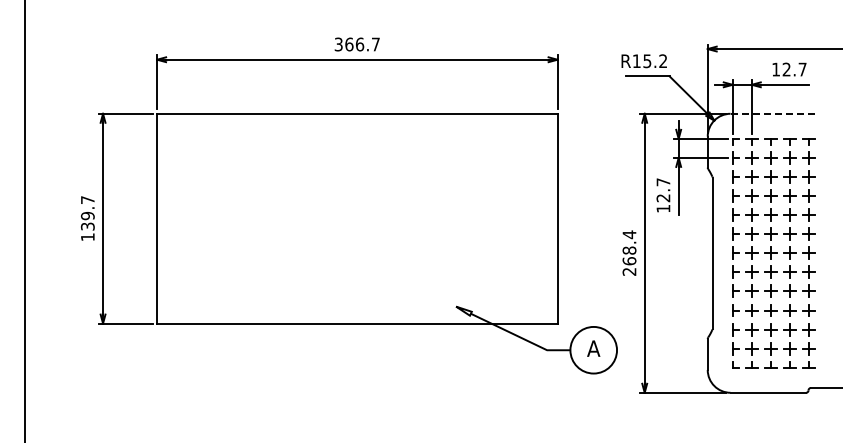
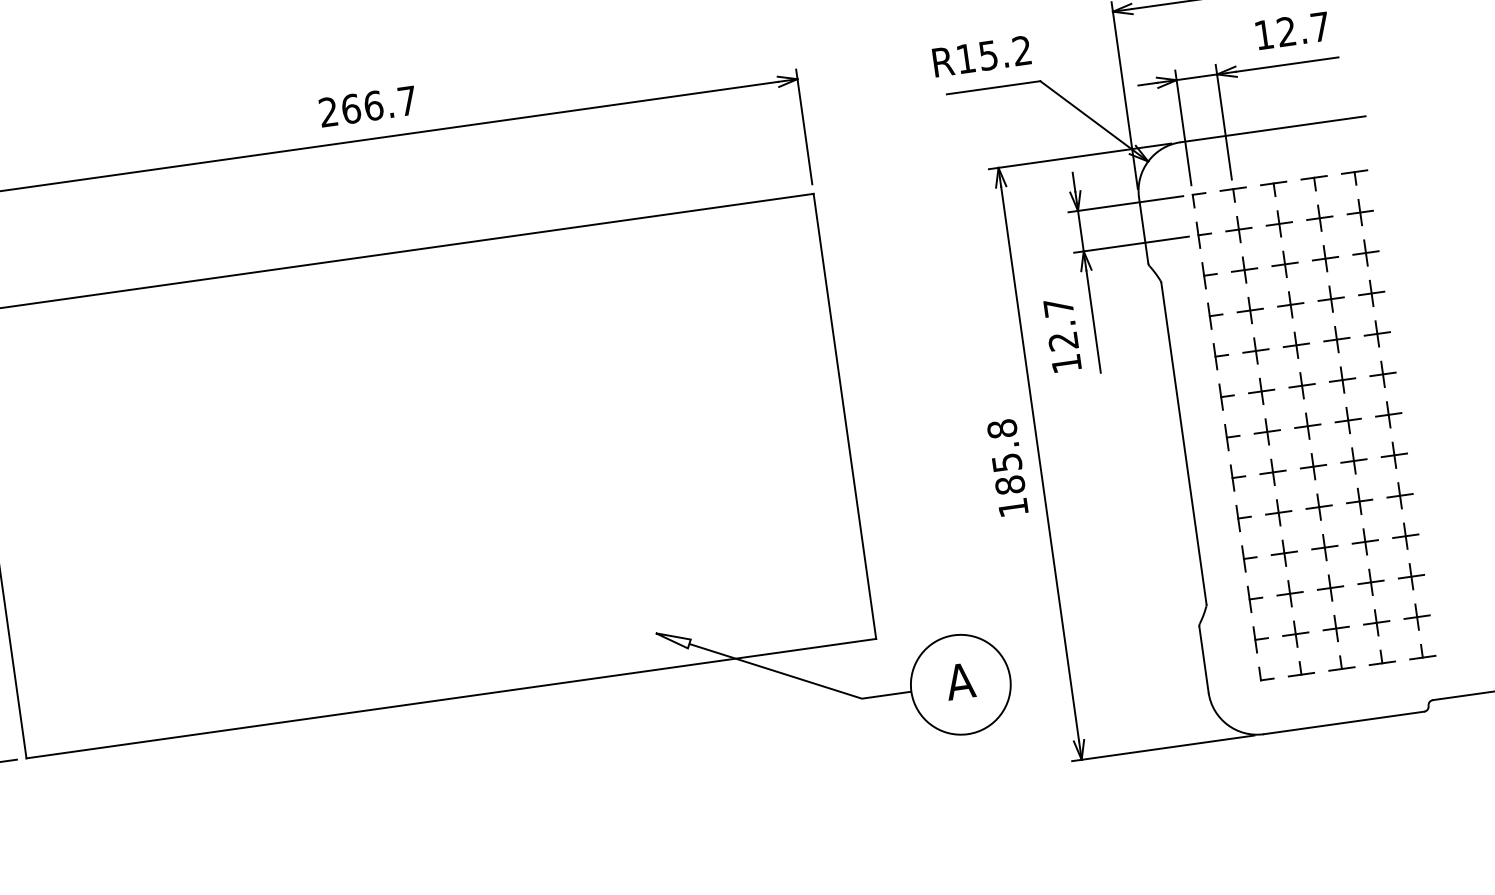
text: (338, 44) -> (328, 112), 366.7 -> 266.7
line: (774, 113) -> (1273, 128), dashed -> solid
text: (629, 252) -> (1007, 466), 268.4 -> 185.8

